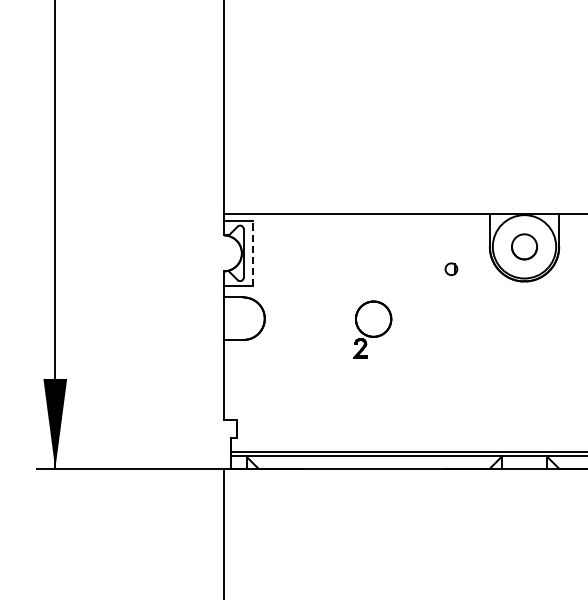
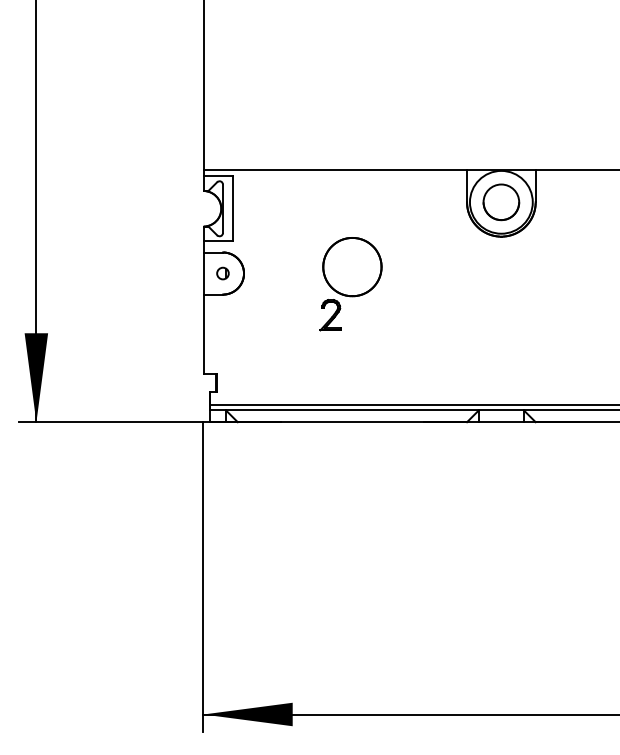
part: (524, 247) -> (501, 202), size x1.43
line: (253, 253) -> (232, 208), dashed -> solid
part: (450, 269) -> (222, 273), moved
part: (372, 329) -> (350, 284), size x1.67

